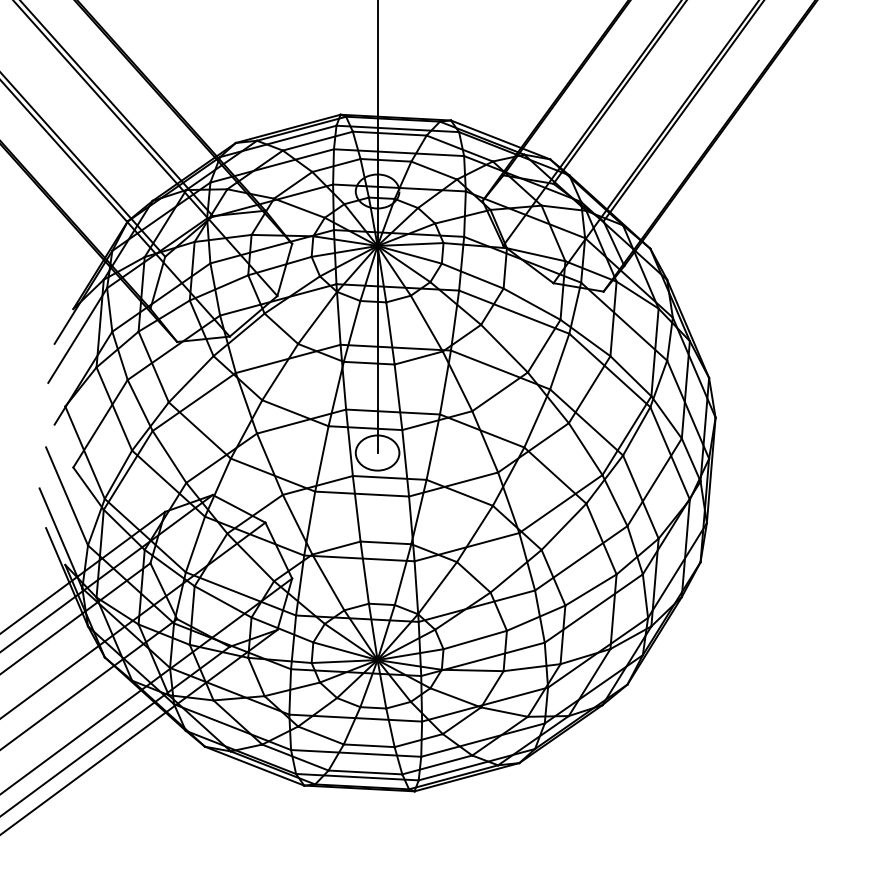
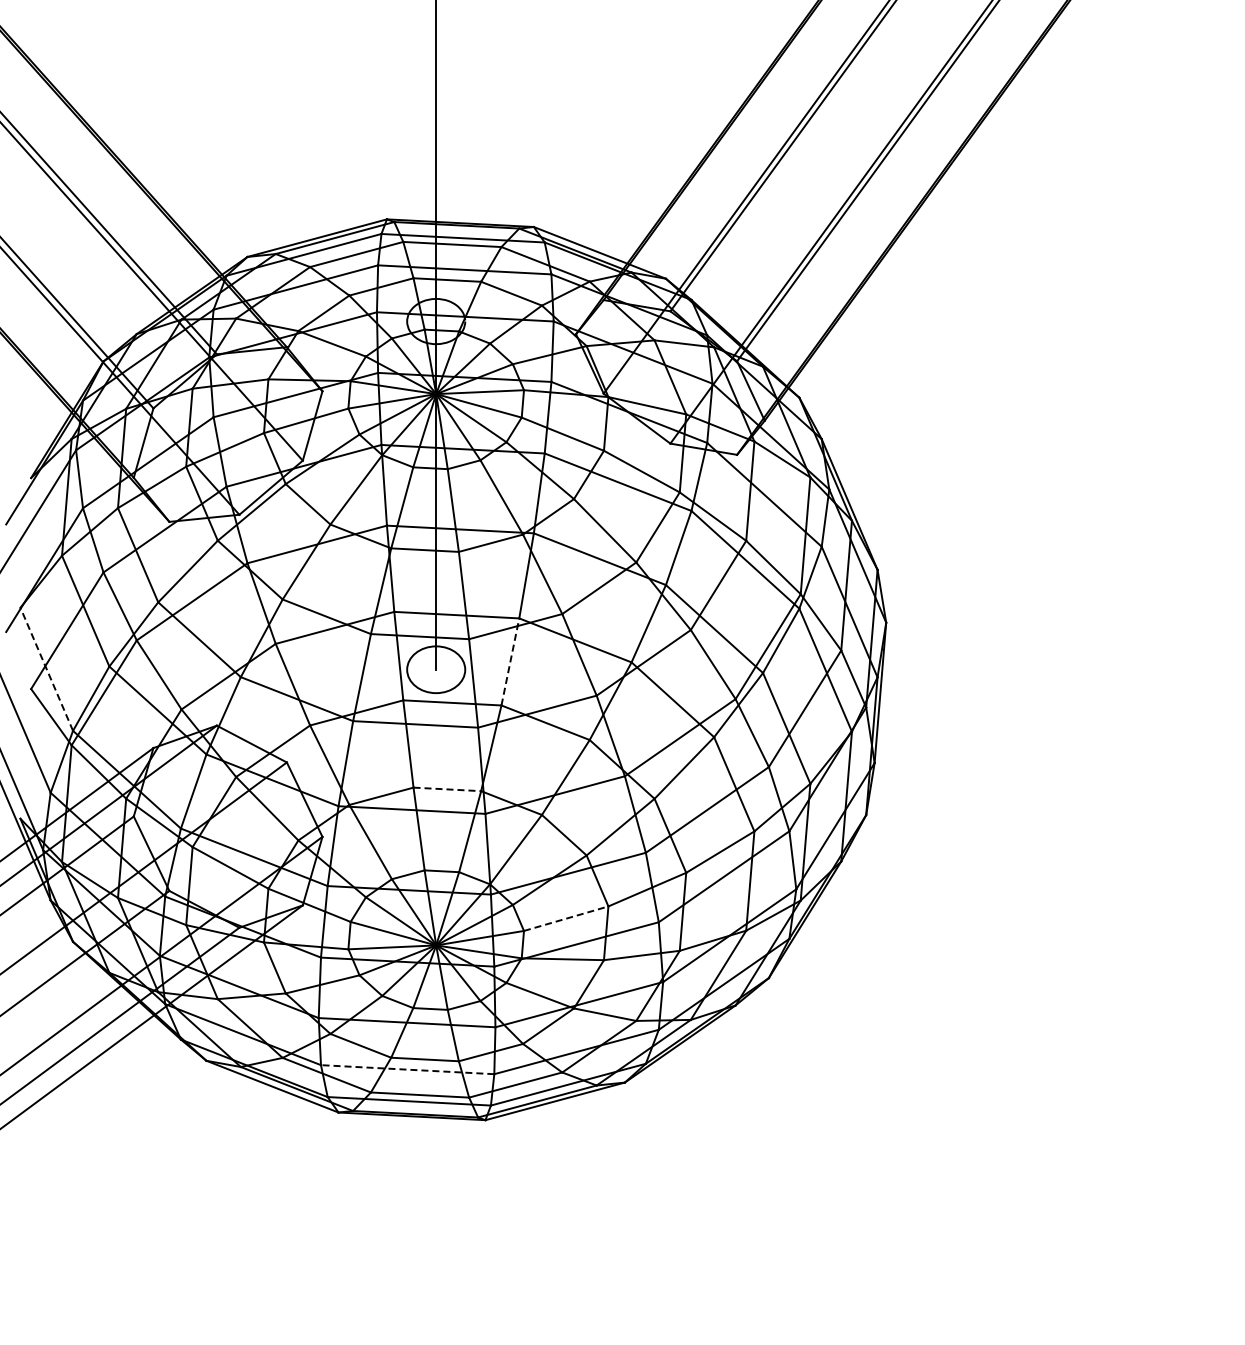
line: (433, 446) -> (510, 661), solid -> dashed
line: (84, 452) -> (46, 669), solid -> dashed
line: (386, 542) -> (447, 789), solid -> dashed
line: (475, 639) -> (566, 918), solid -> dashed
line: (356, 753) -> (407, 1069), solid -> dashed

